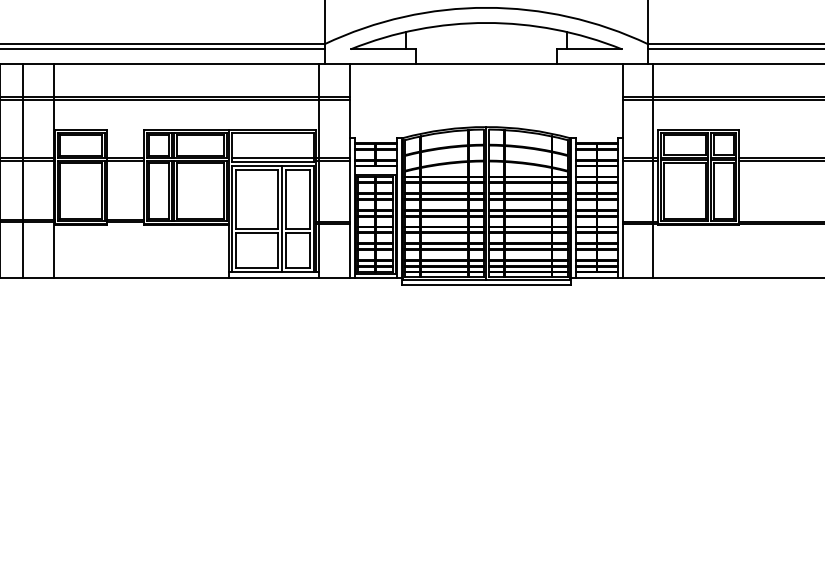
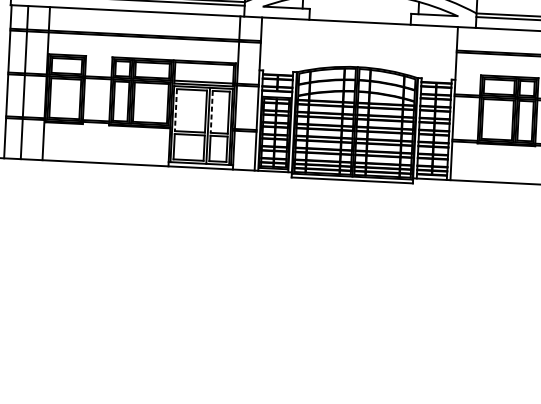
line: (653, 171) -> (475, 104), removed
line: (236, 199) -> (176, 110), solid -> dashed
line: (286, 199) -> (212, 112), solid -> dashed

